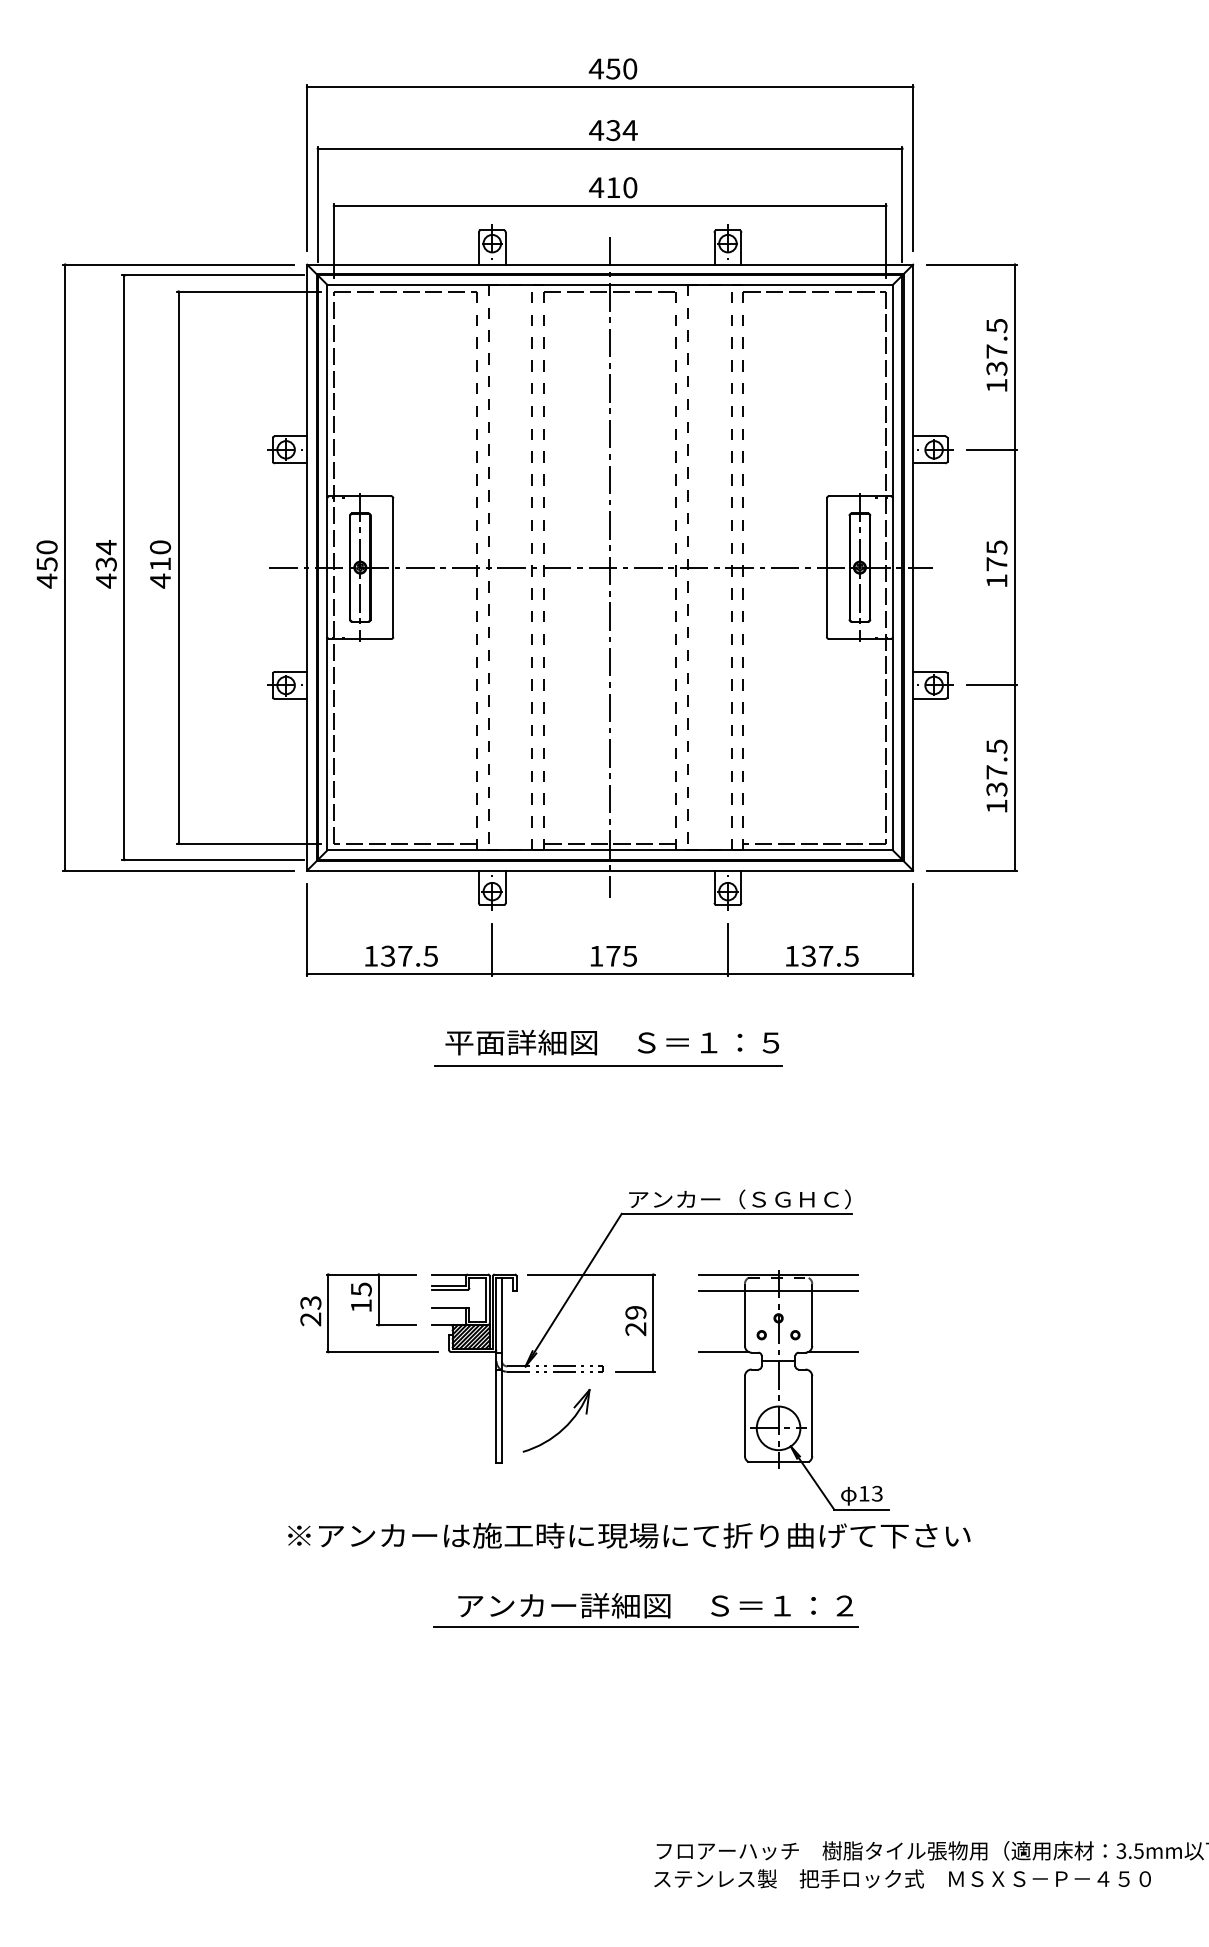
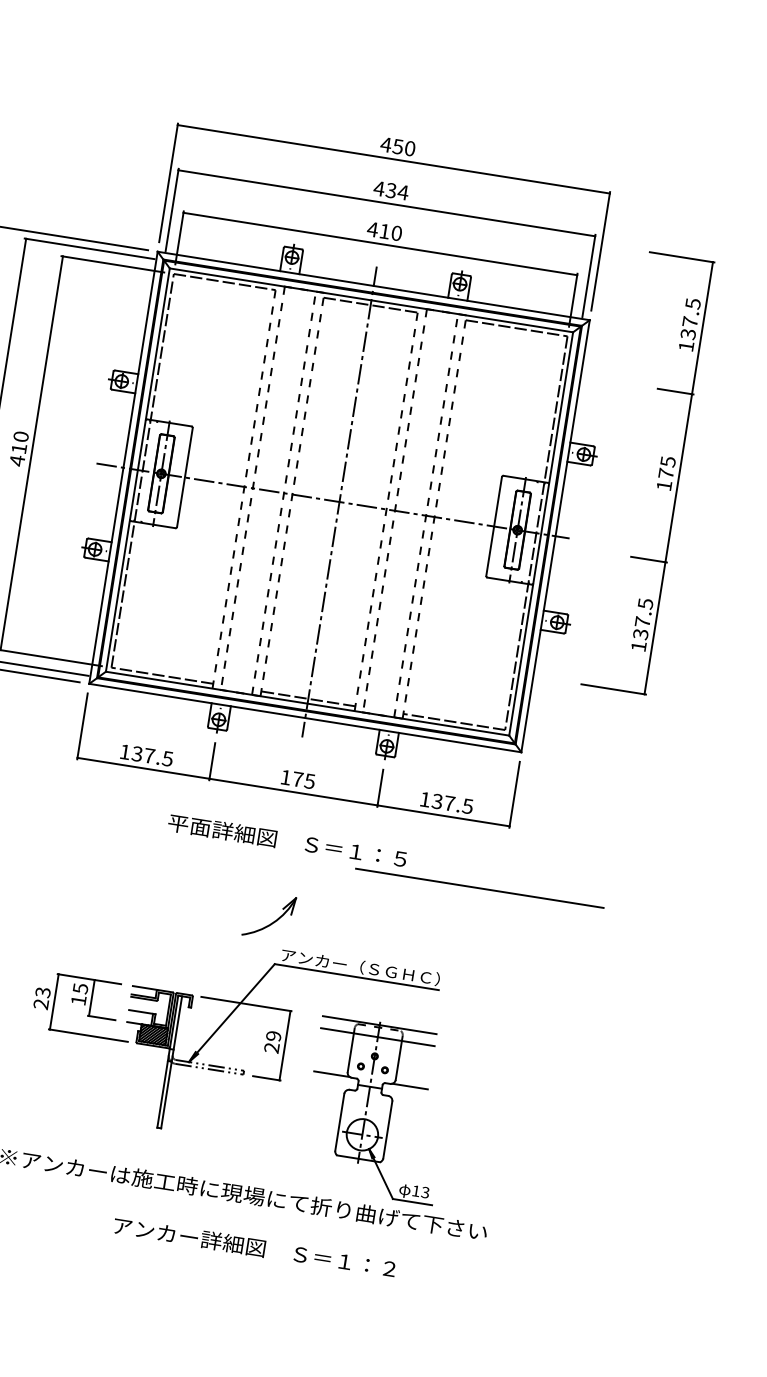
part: (986, 567) -> (658, 474), moved
line: (608, 1065) -> (479, 888), moved
part: (563, 1427) -> (273, 921), moved
line: (645, 1627) -> (245, 1261), removed

